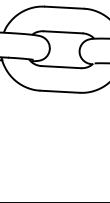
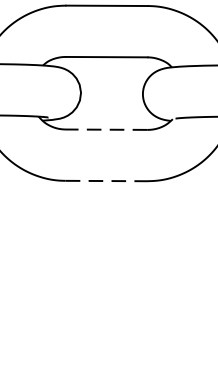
line: (61, 67) -> (107, 130), solid -> dashed
line: (60, 91) -> (107, 180), solid -> dashed

